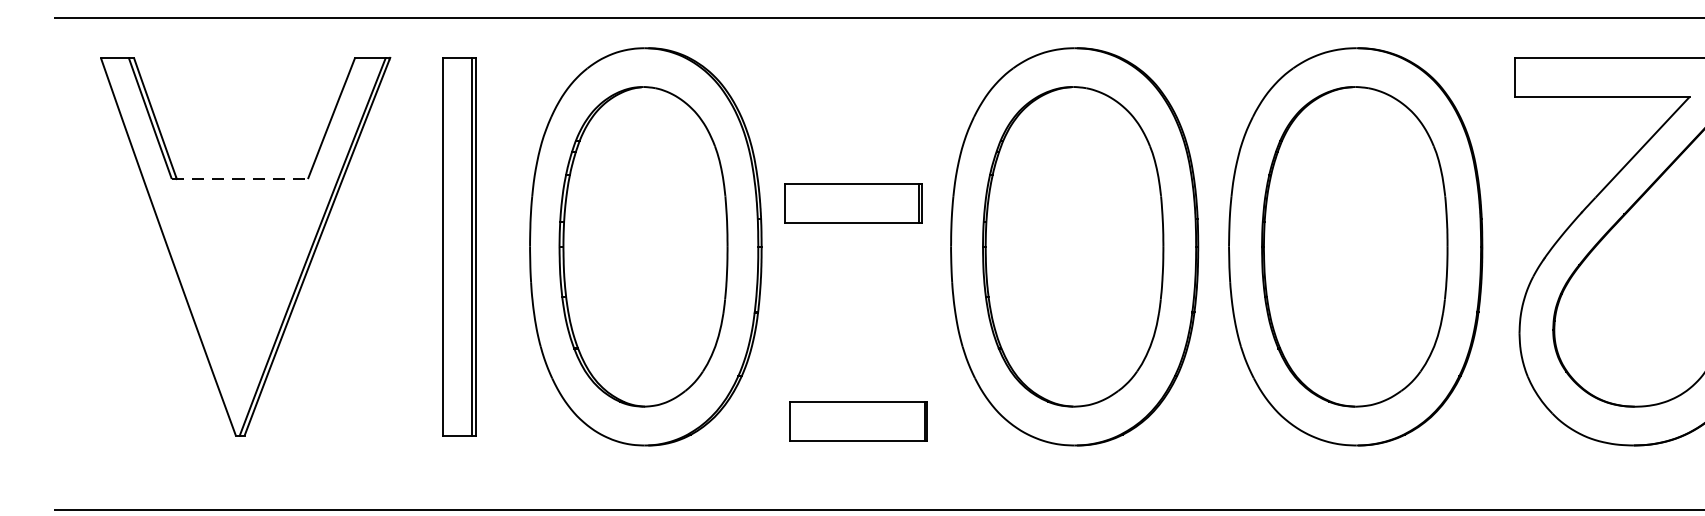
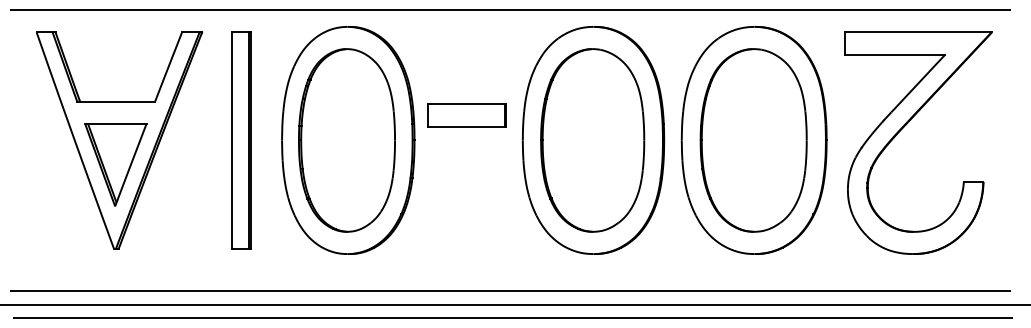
line: (240, 178) -> (116, 101), dashed -> solid
part: (238, 288) -> (115, 164), added
part: (857, 421) -> (469, 240), removed

